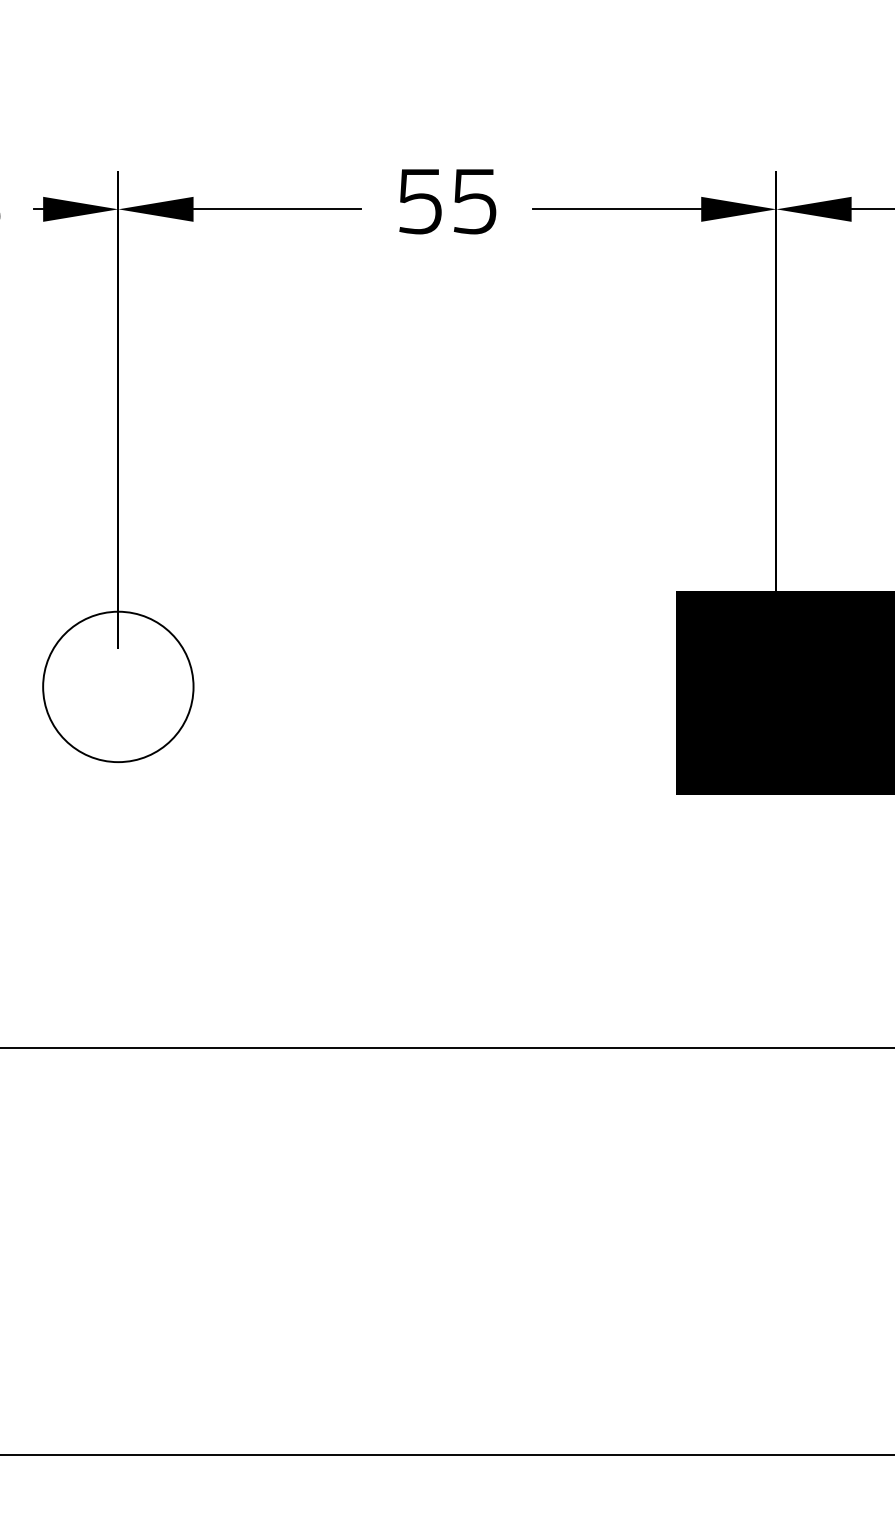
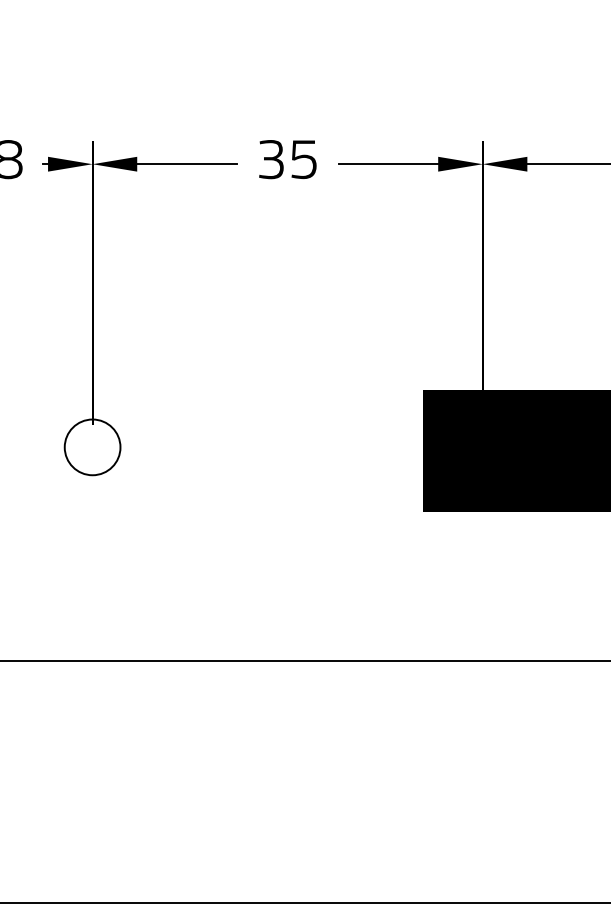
text: (420, 201) -> (271, 159), 55 -> 35
circle: (118, 687) -> (92, 447), size x0.62

